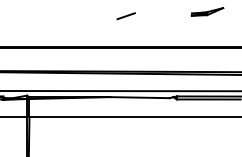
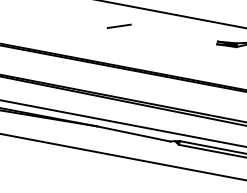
line: (125, 16) -> (118, 26), moved

